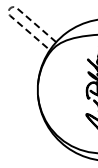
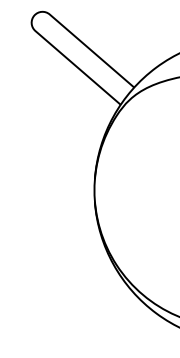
line: (9, 8) -> (33, 14), dashed -> solid

